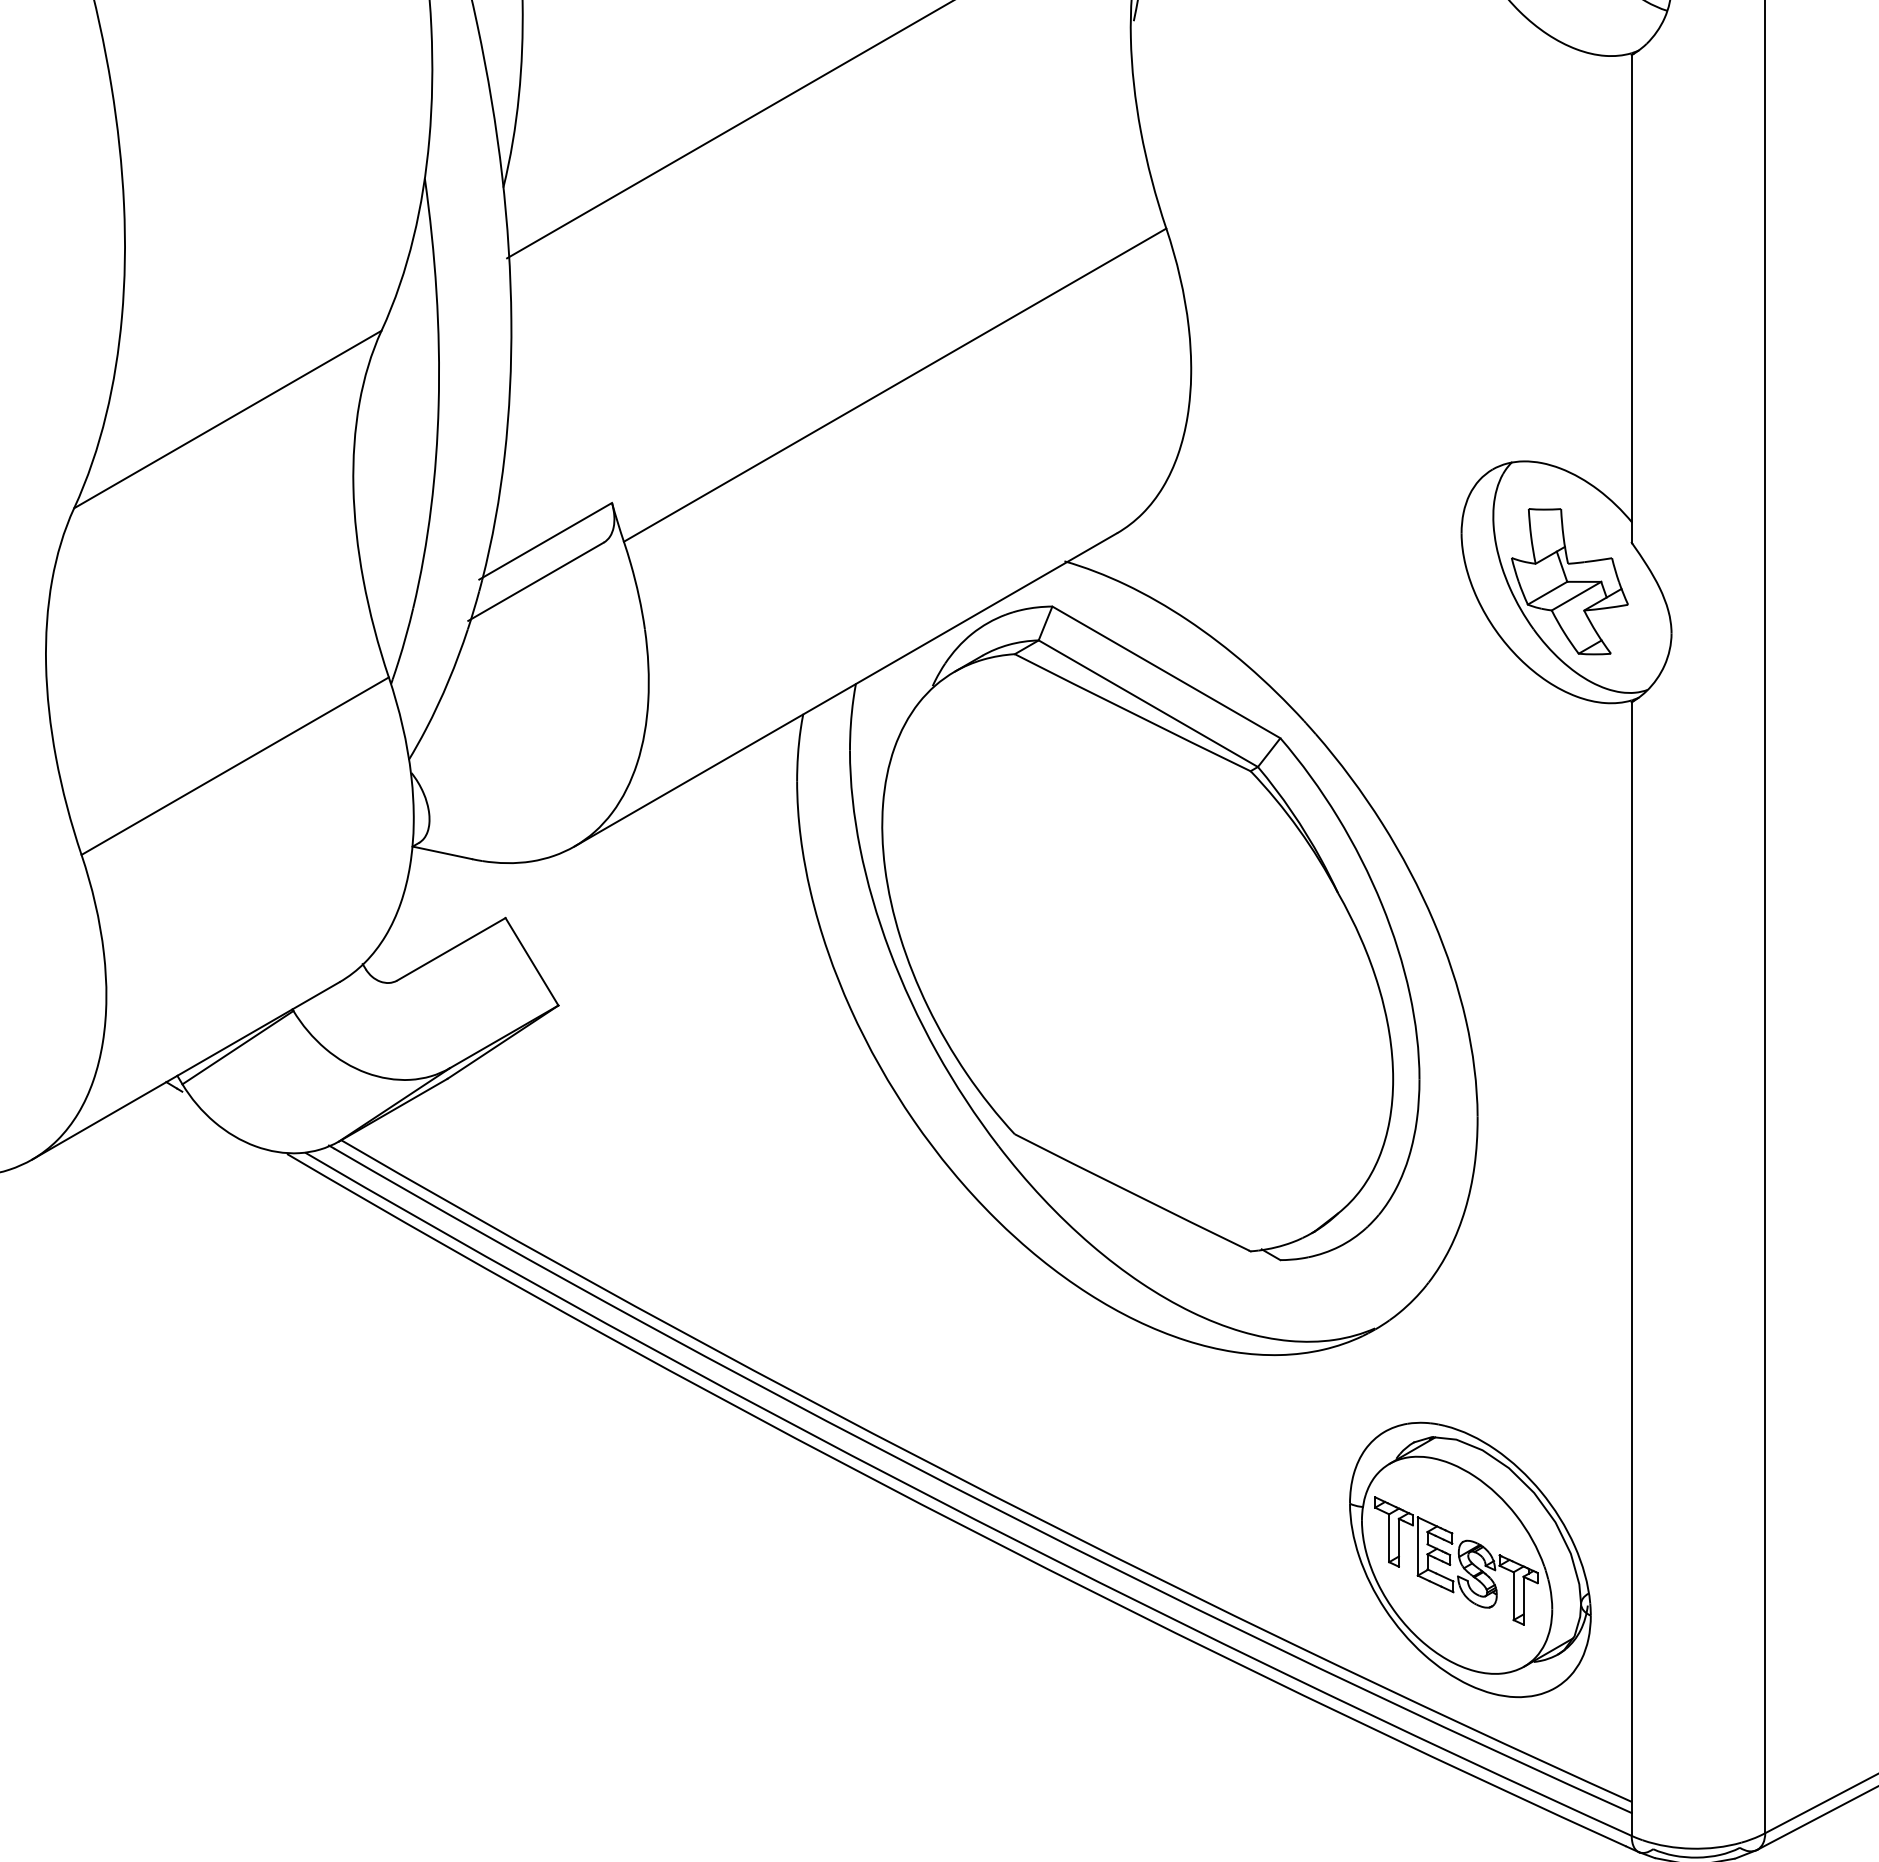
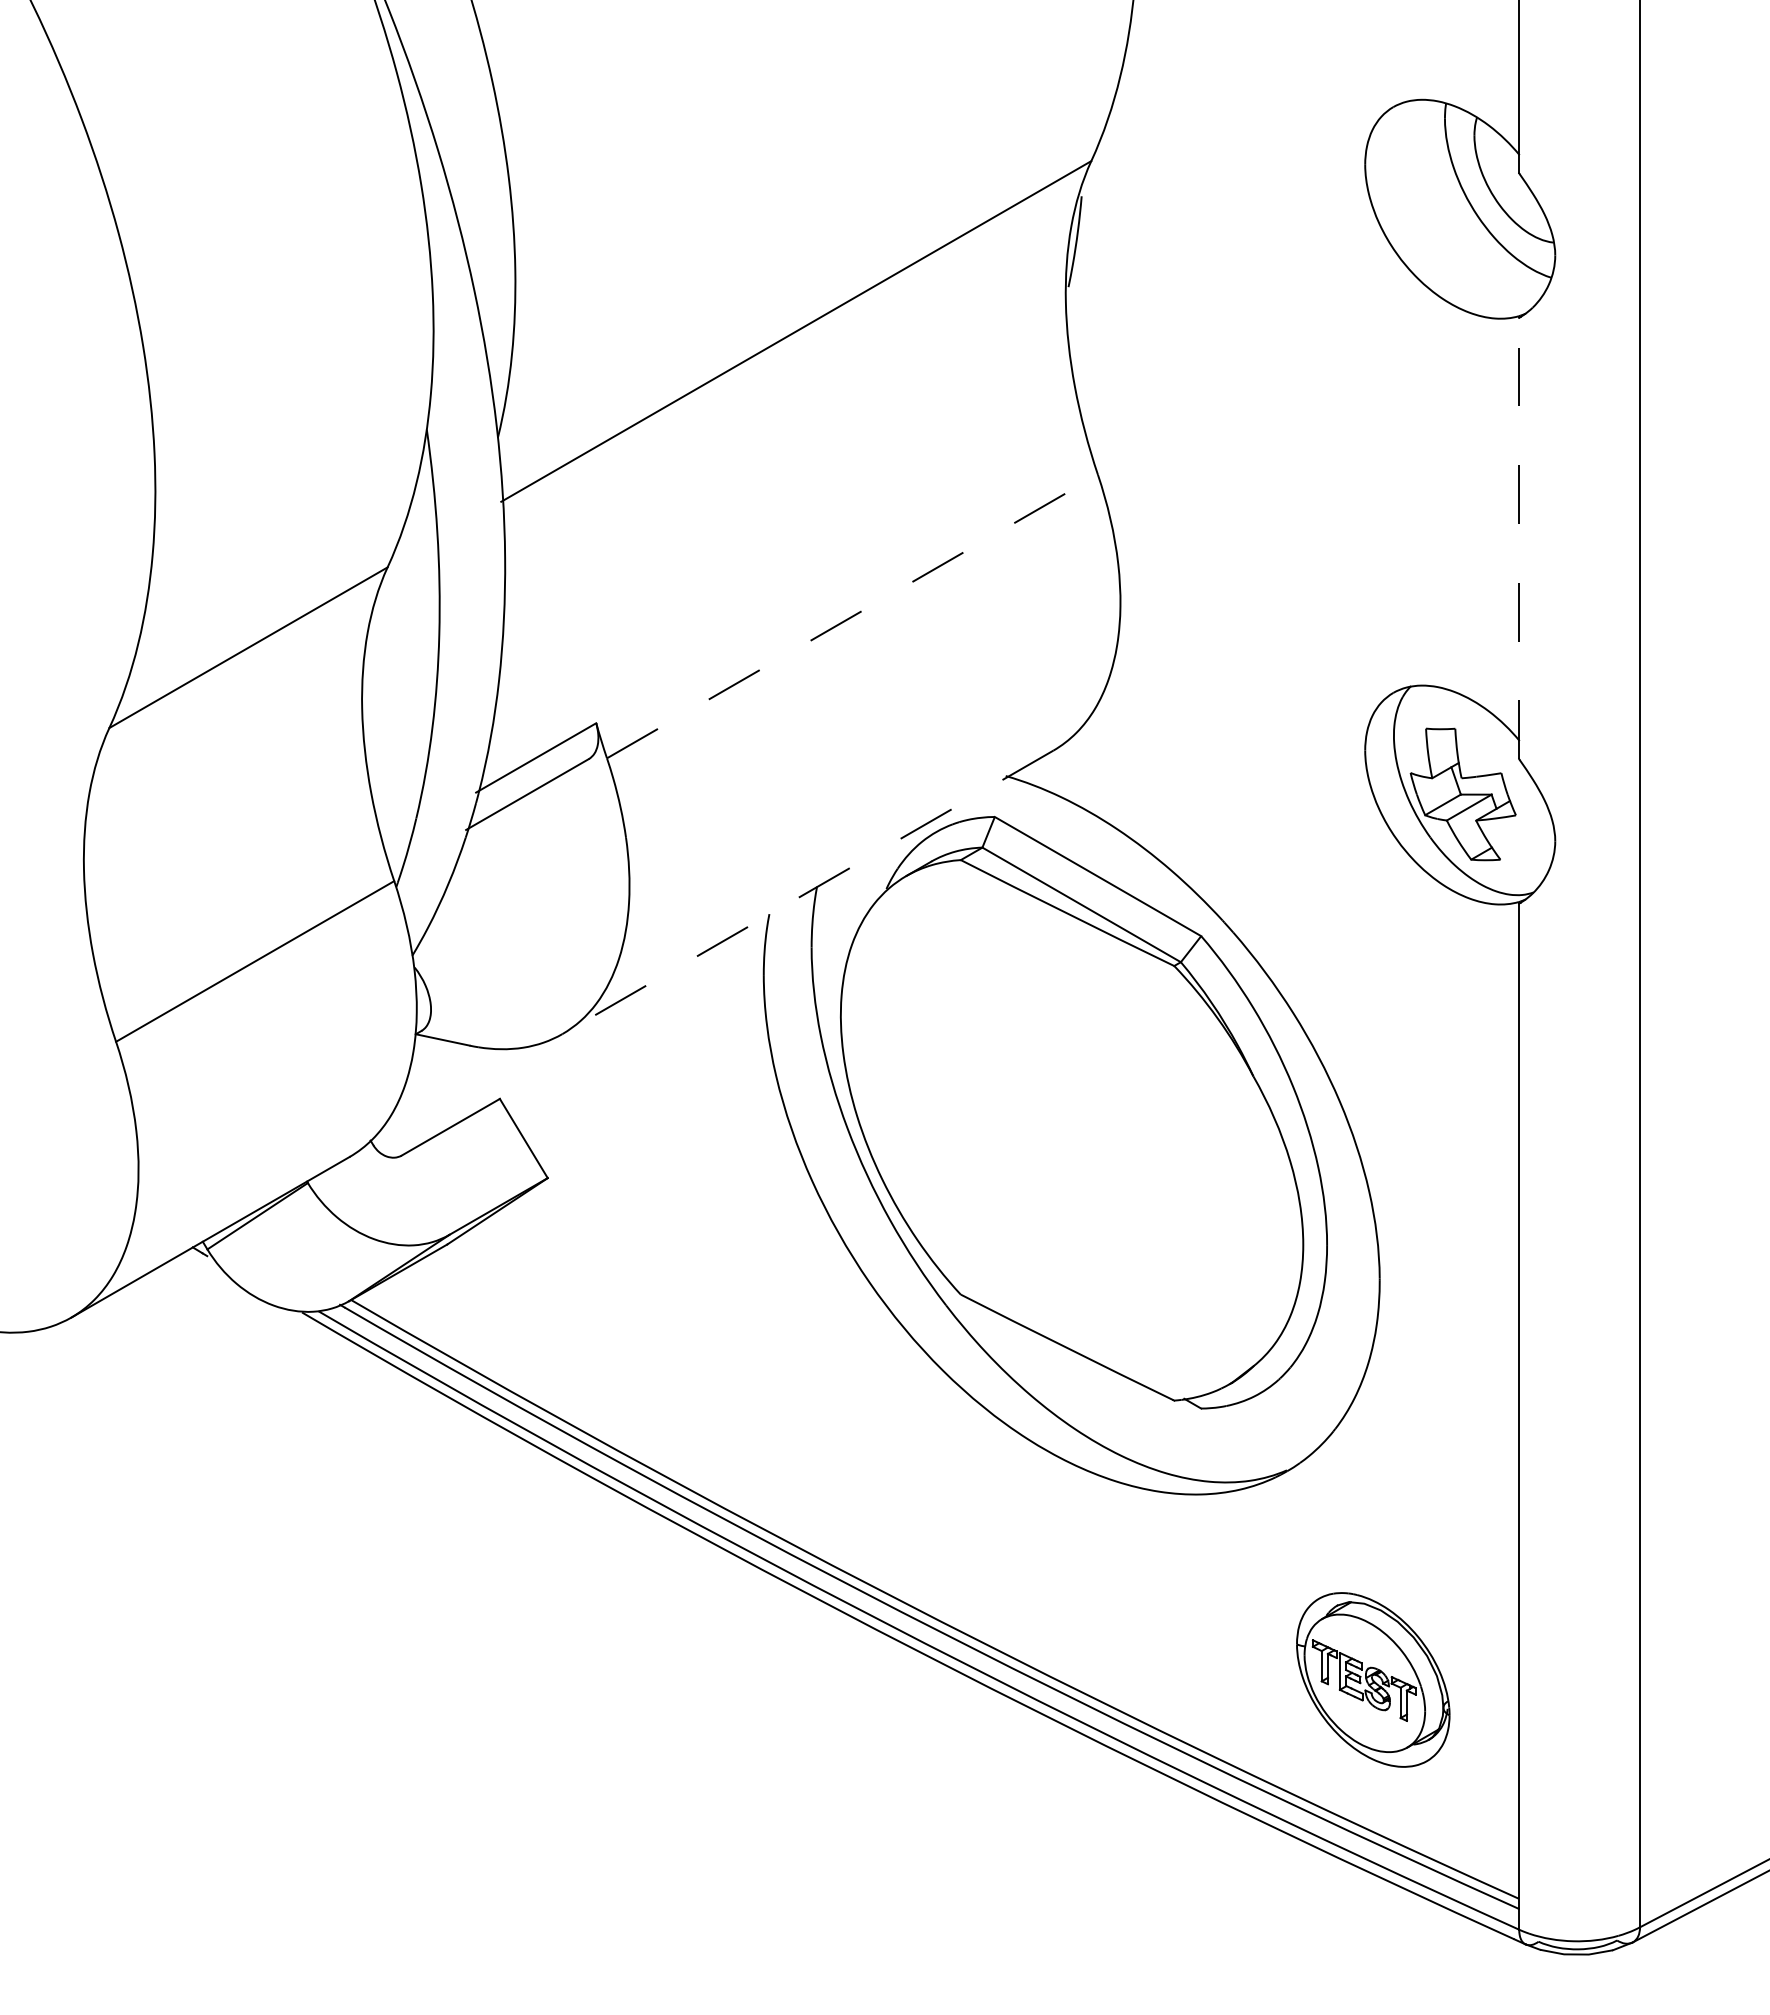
line: (1632, 298) -> (1519, 538), solid -> dashed
line: (895, 385) -> (852, 616), solid -> dashed
line: (845, 689) -> (807, 892), solid -> dashed
part: (1470, 1559) -> (1373, 1679), size x0.7

